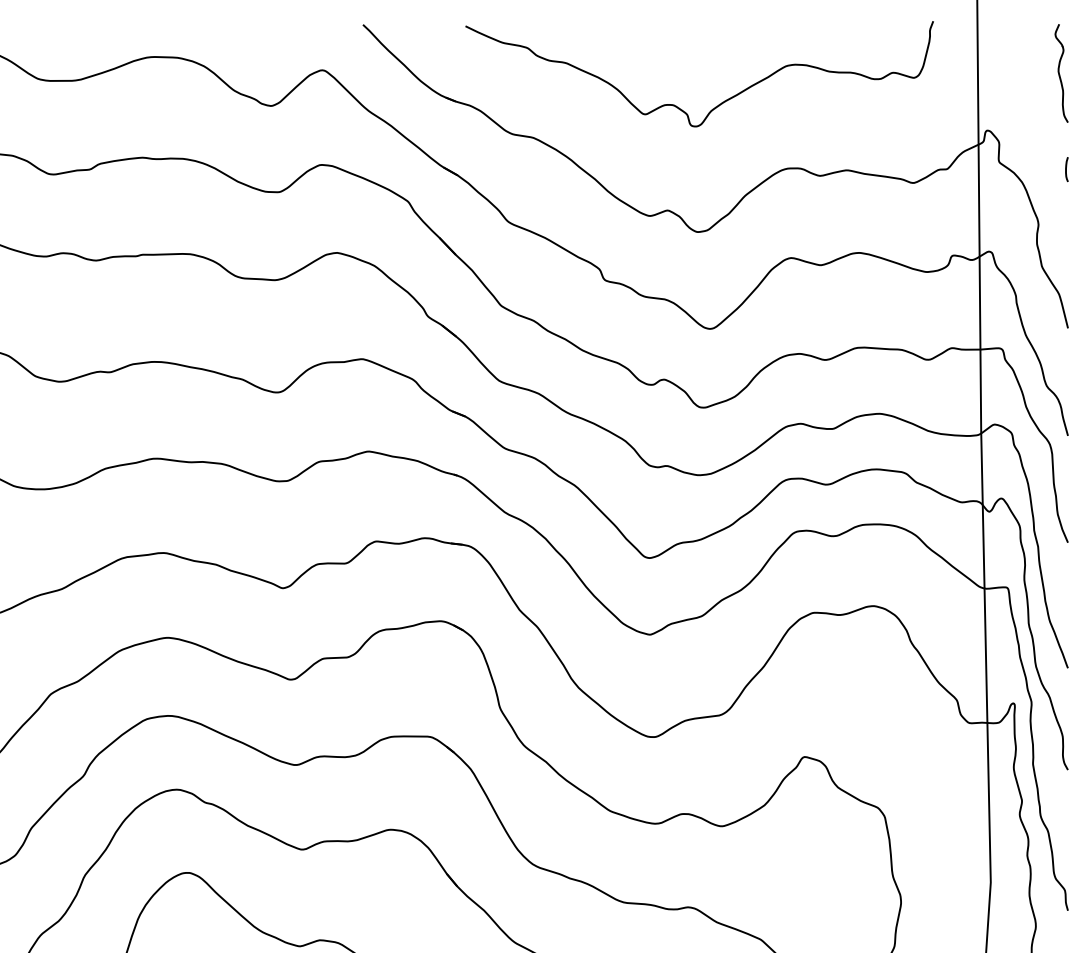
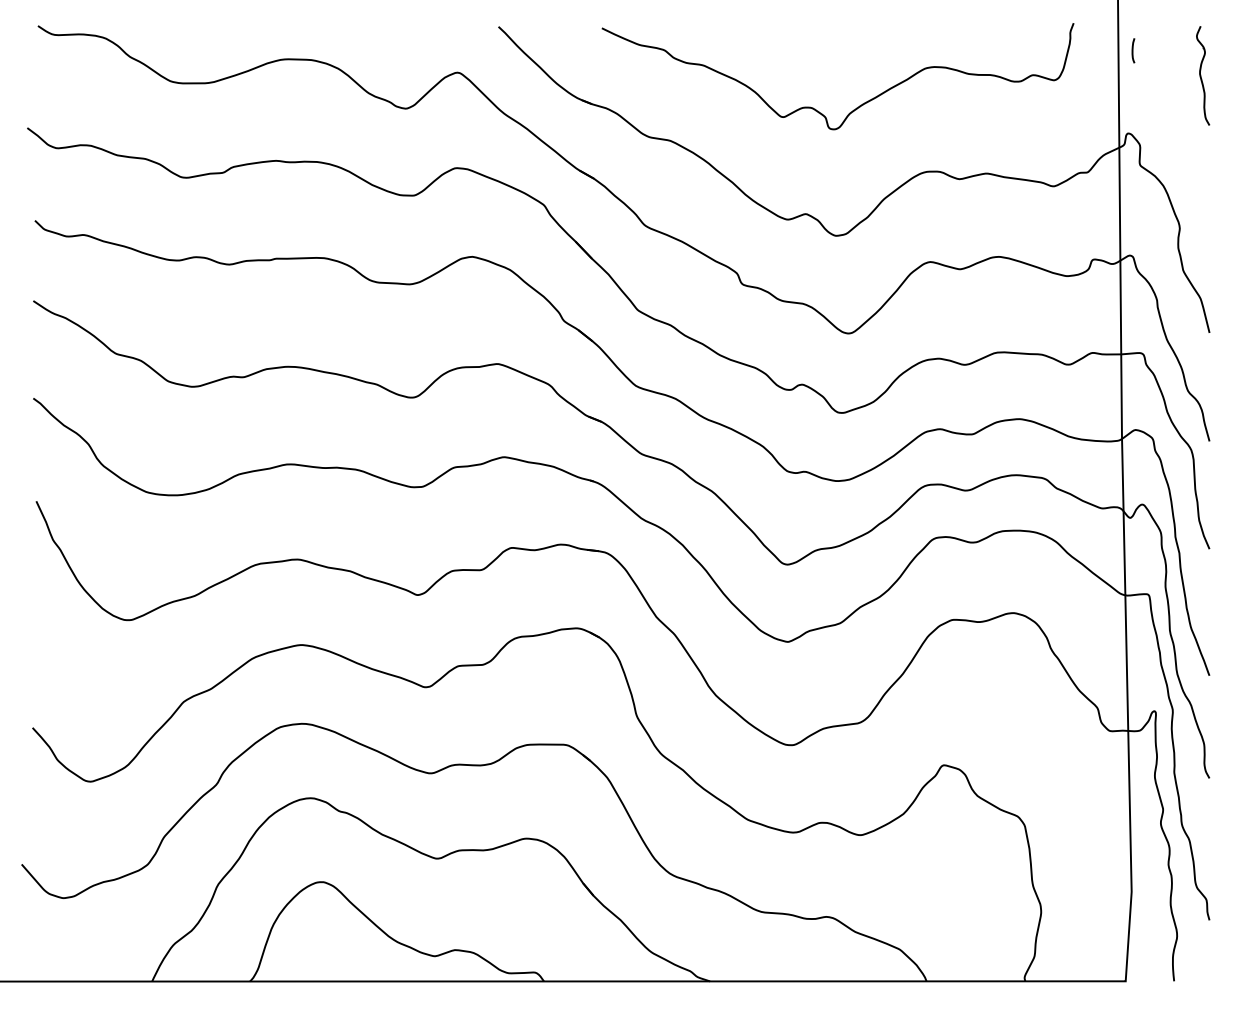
curve: (1066, 169) -> (1133, 50), moved

